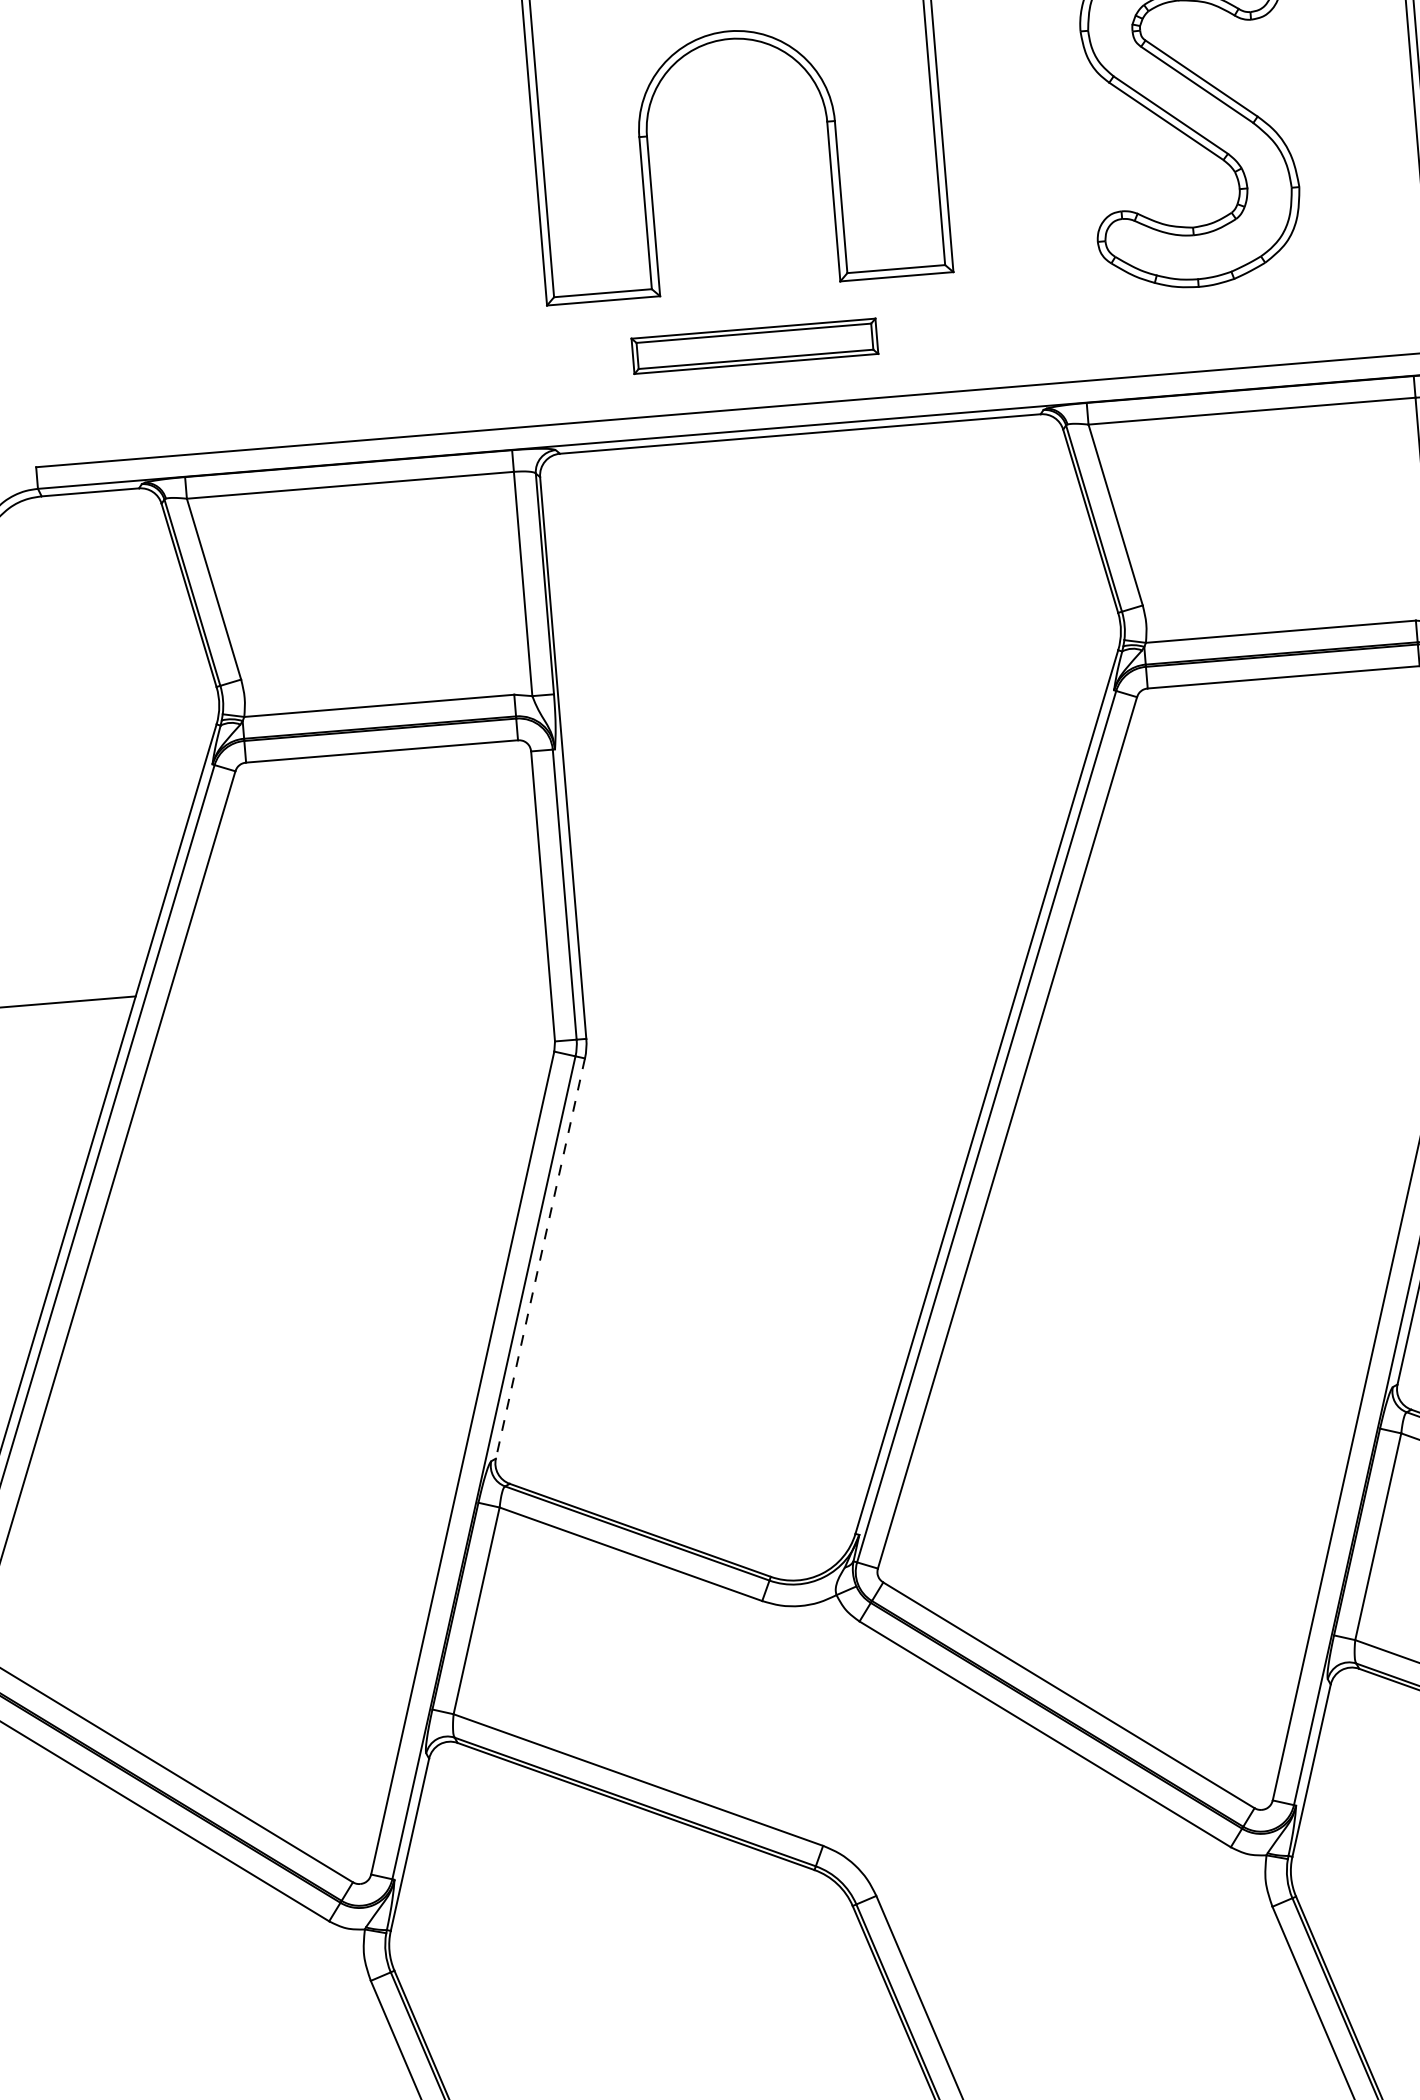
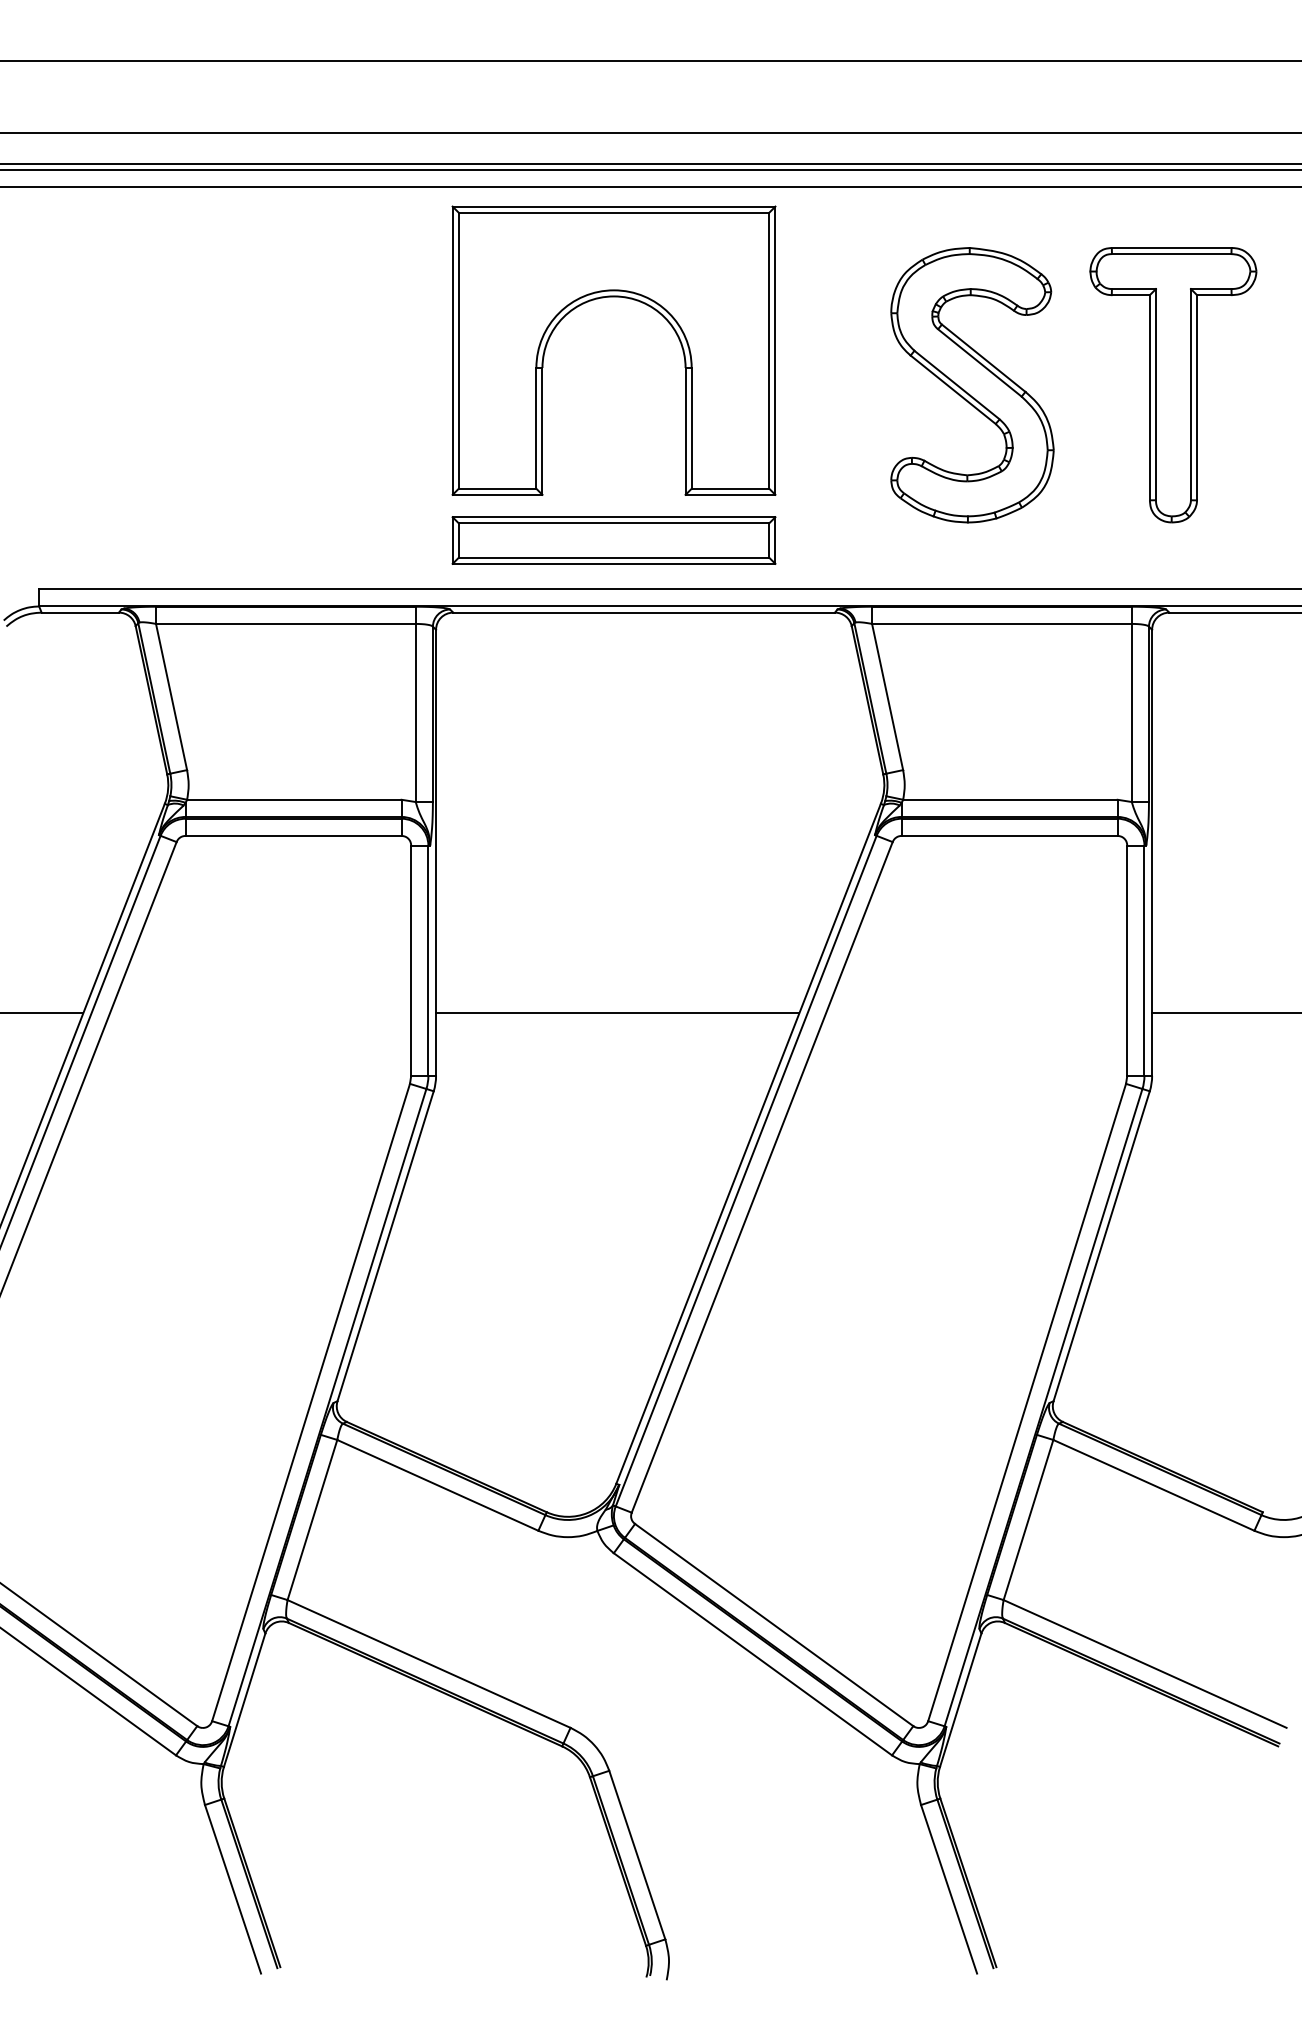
part: (754, 346) -> (613, 540), size x1.67
line: (808, 941) -> (617, 1013), added
line: (540, 1258) -> (385, 1246), dashed -> solid

